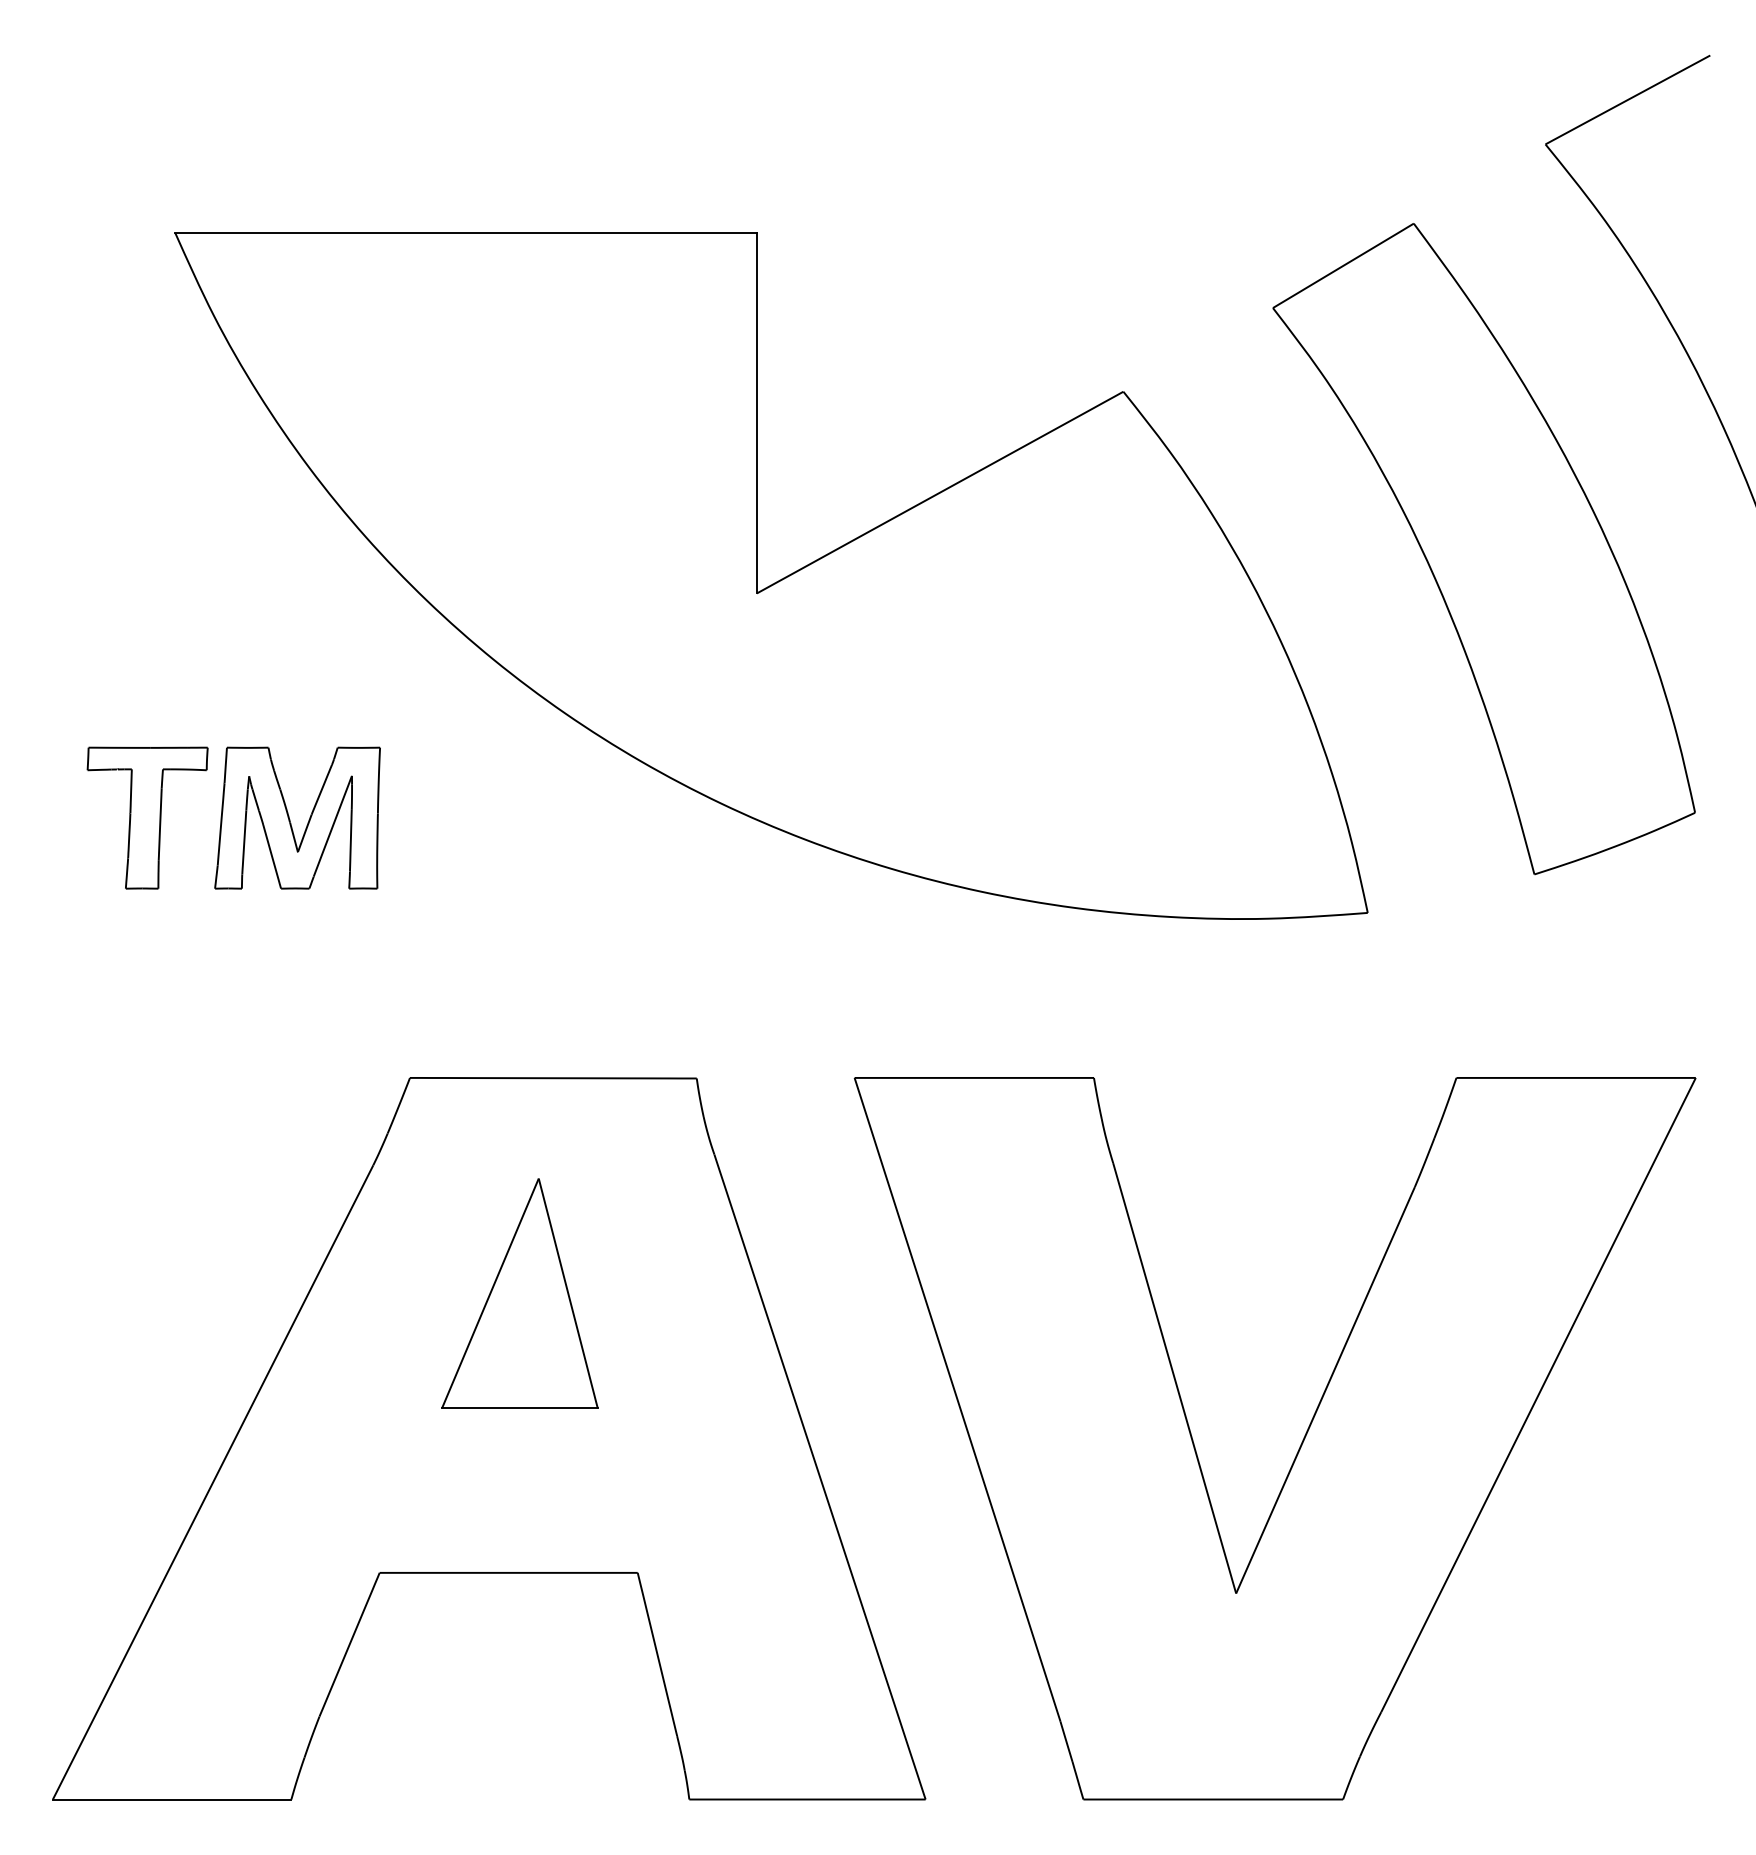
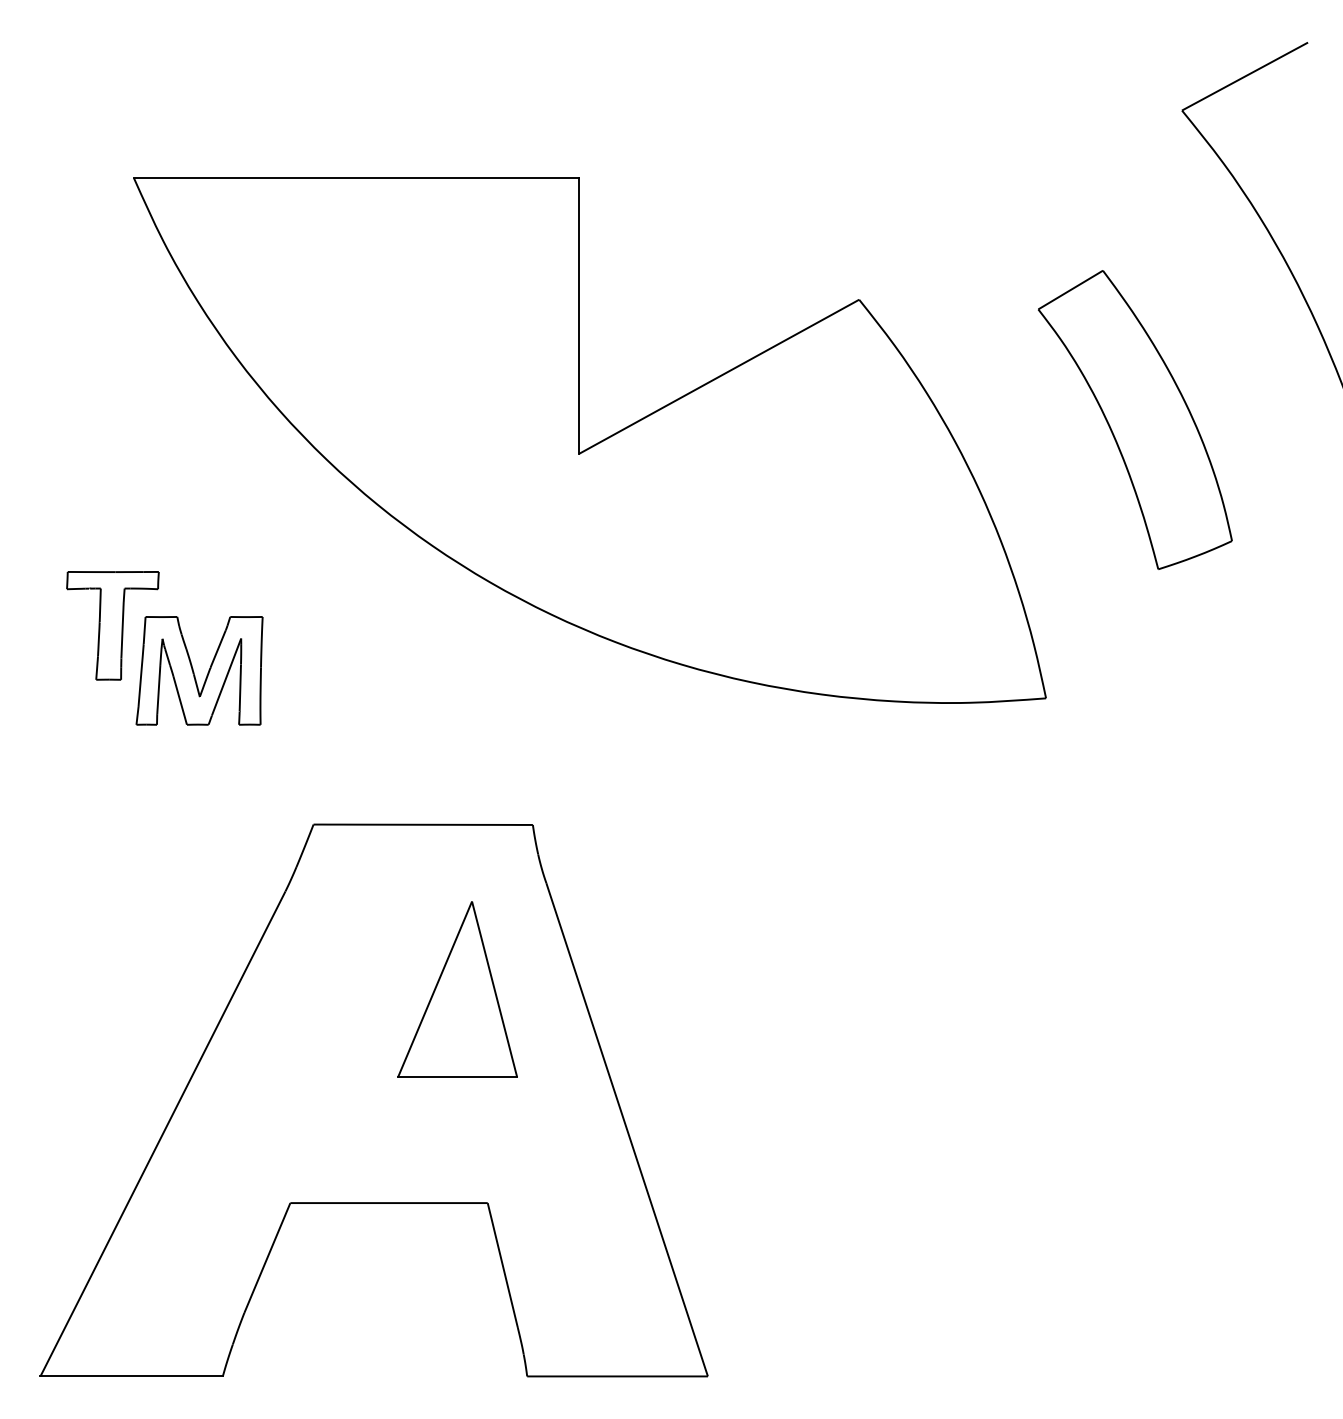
part: (1484, 548) -> (1135, 419), size x0.6
part: (297, 817) -> (199, 670), moved
part: (519, 1293) -> (457, 989), moved
part: (1299, 1446) -> (993, 1106), removed

